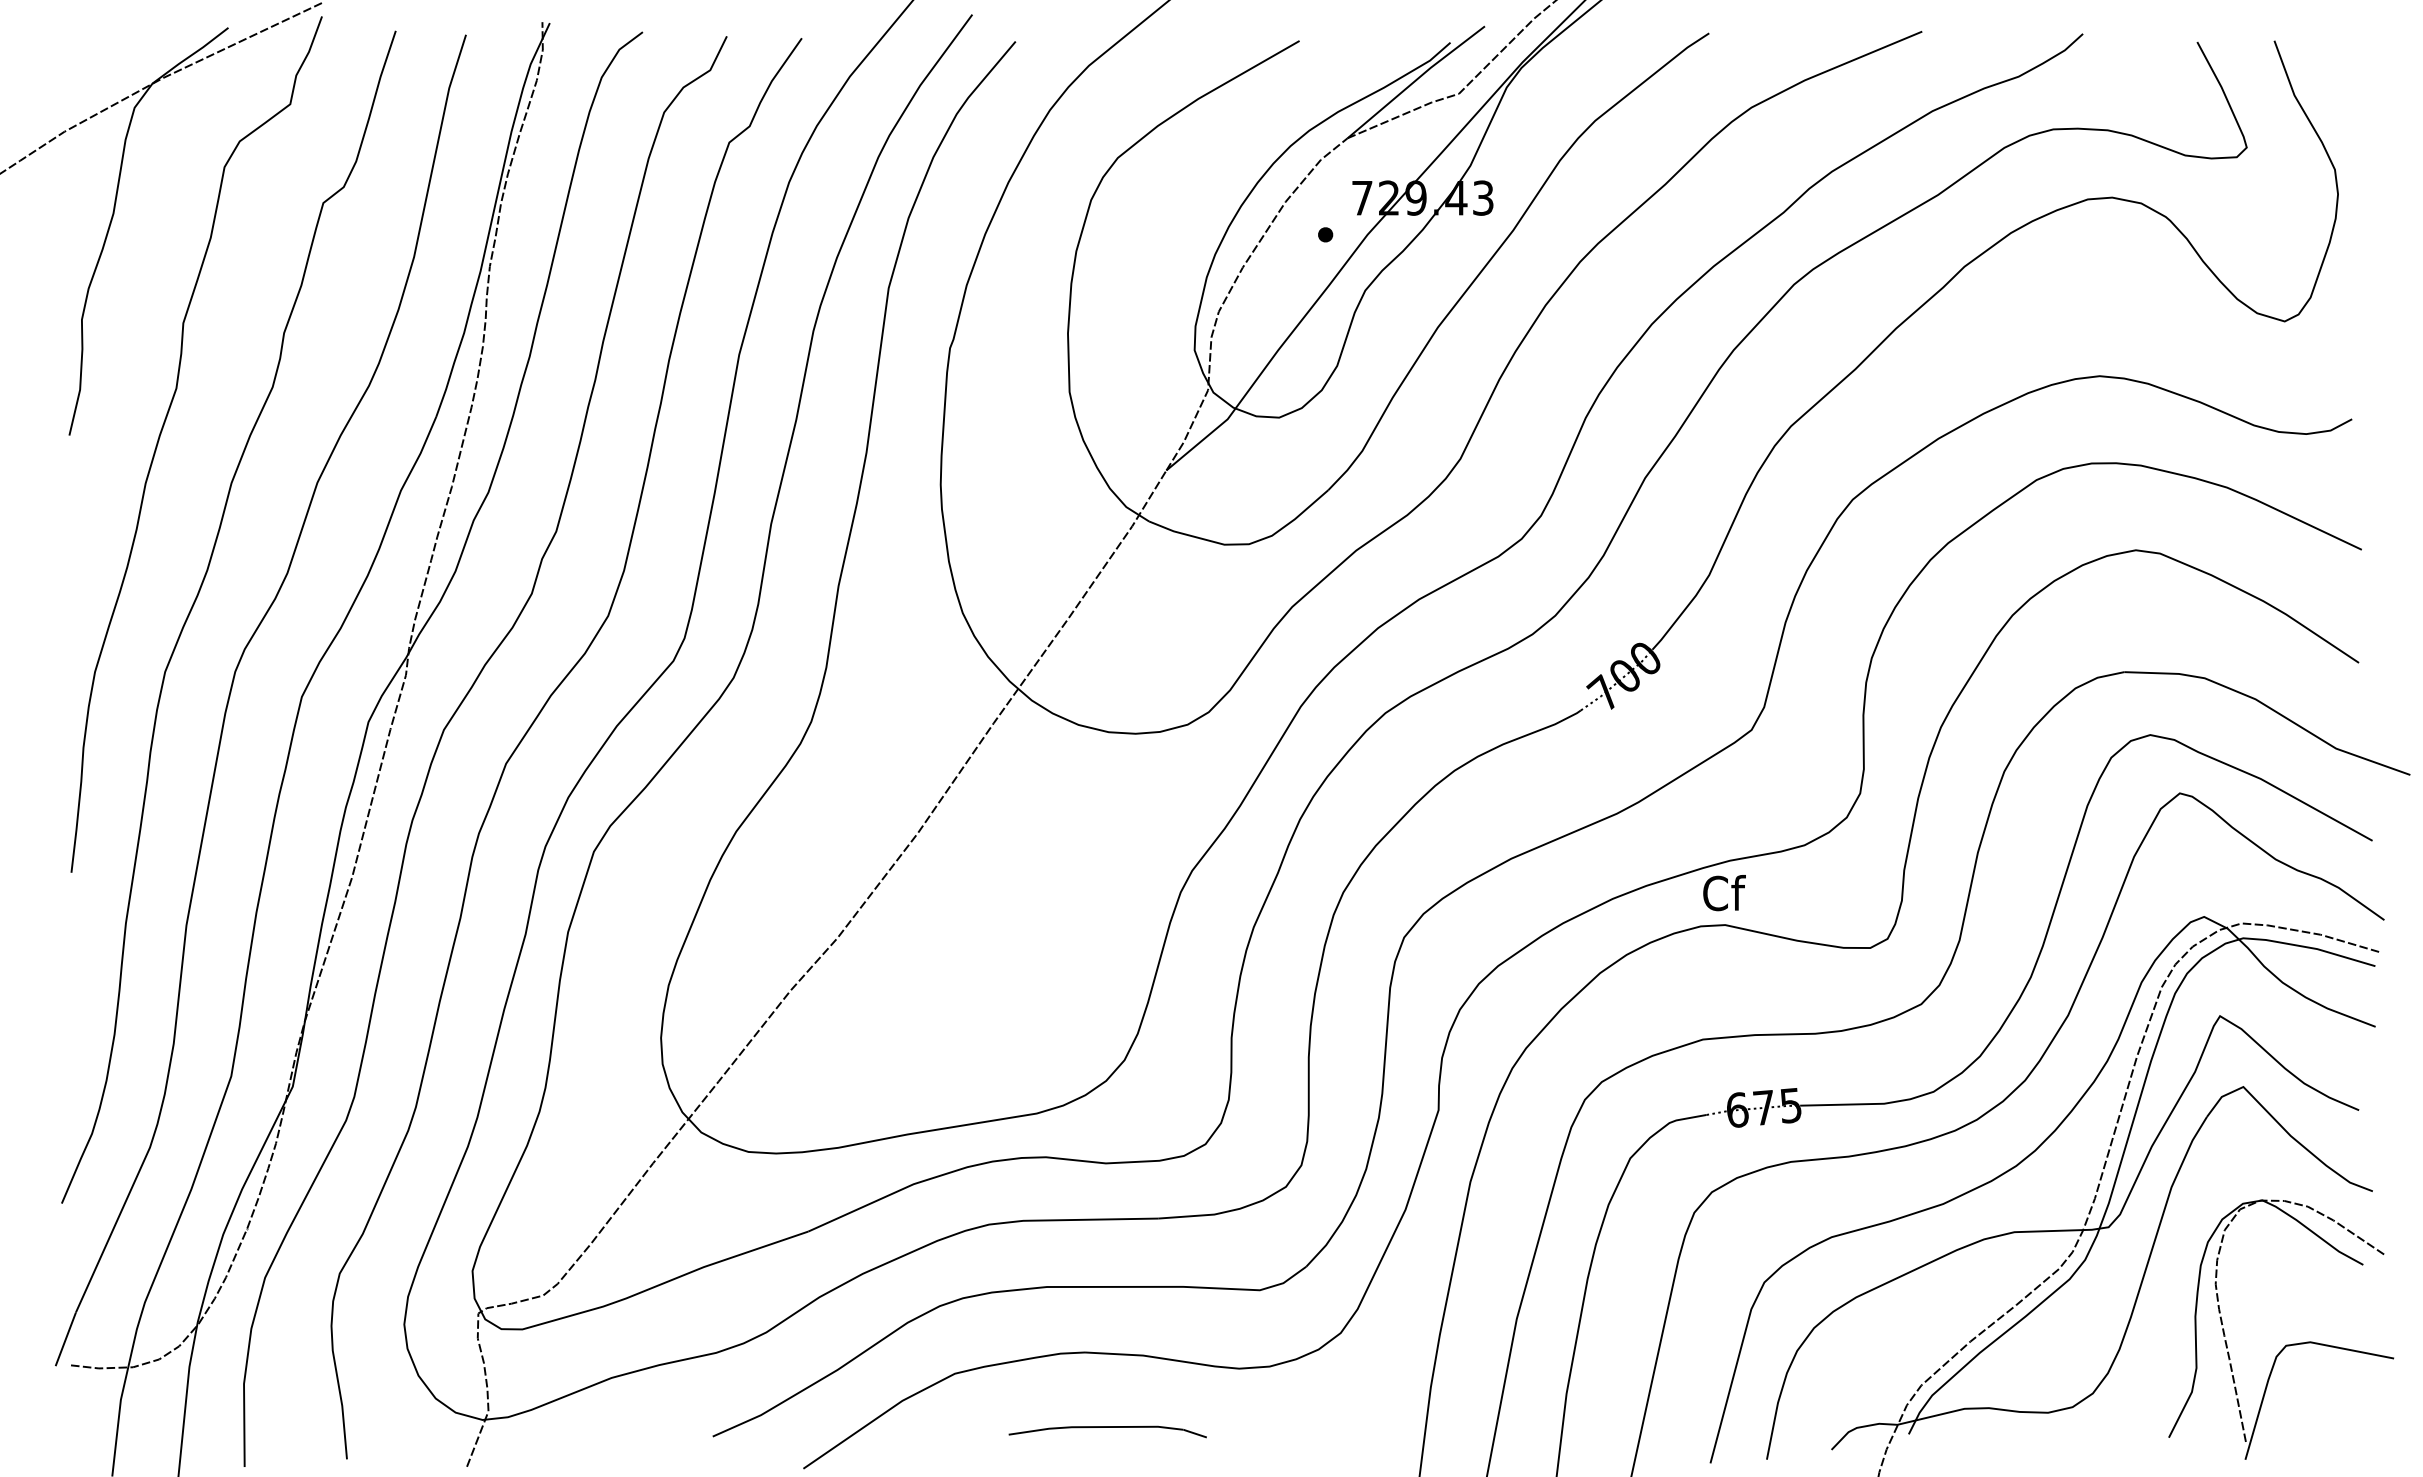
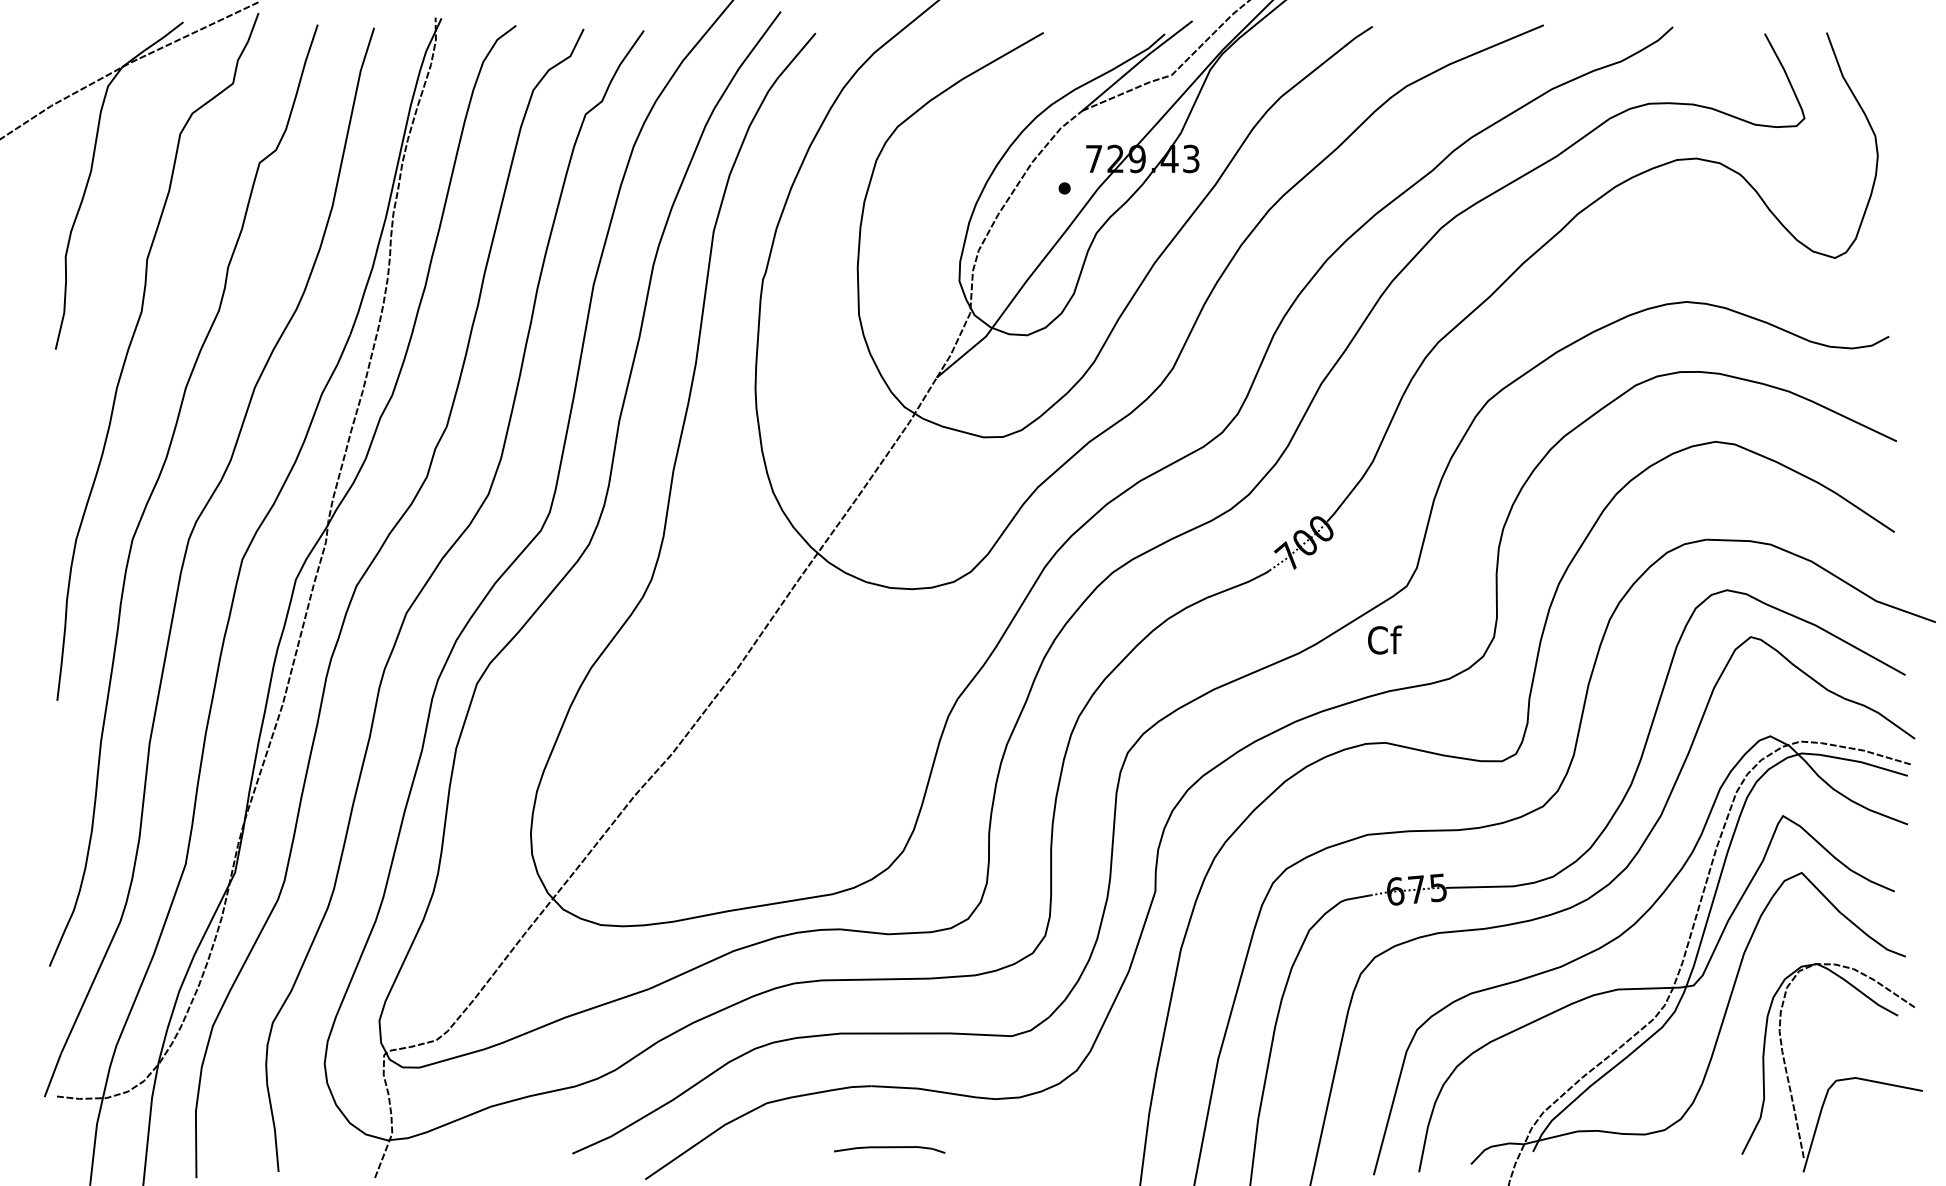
text: (1724, 893) -> (1385, 640), moved
part: (1107, 1431) -> (889, 1149), size x0.7

